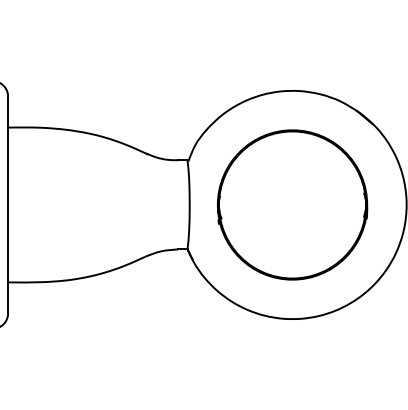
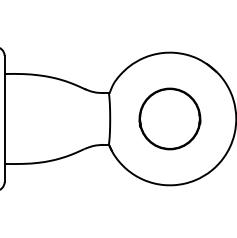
part: (291, 204) -> (169, 118), size x0.7

